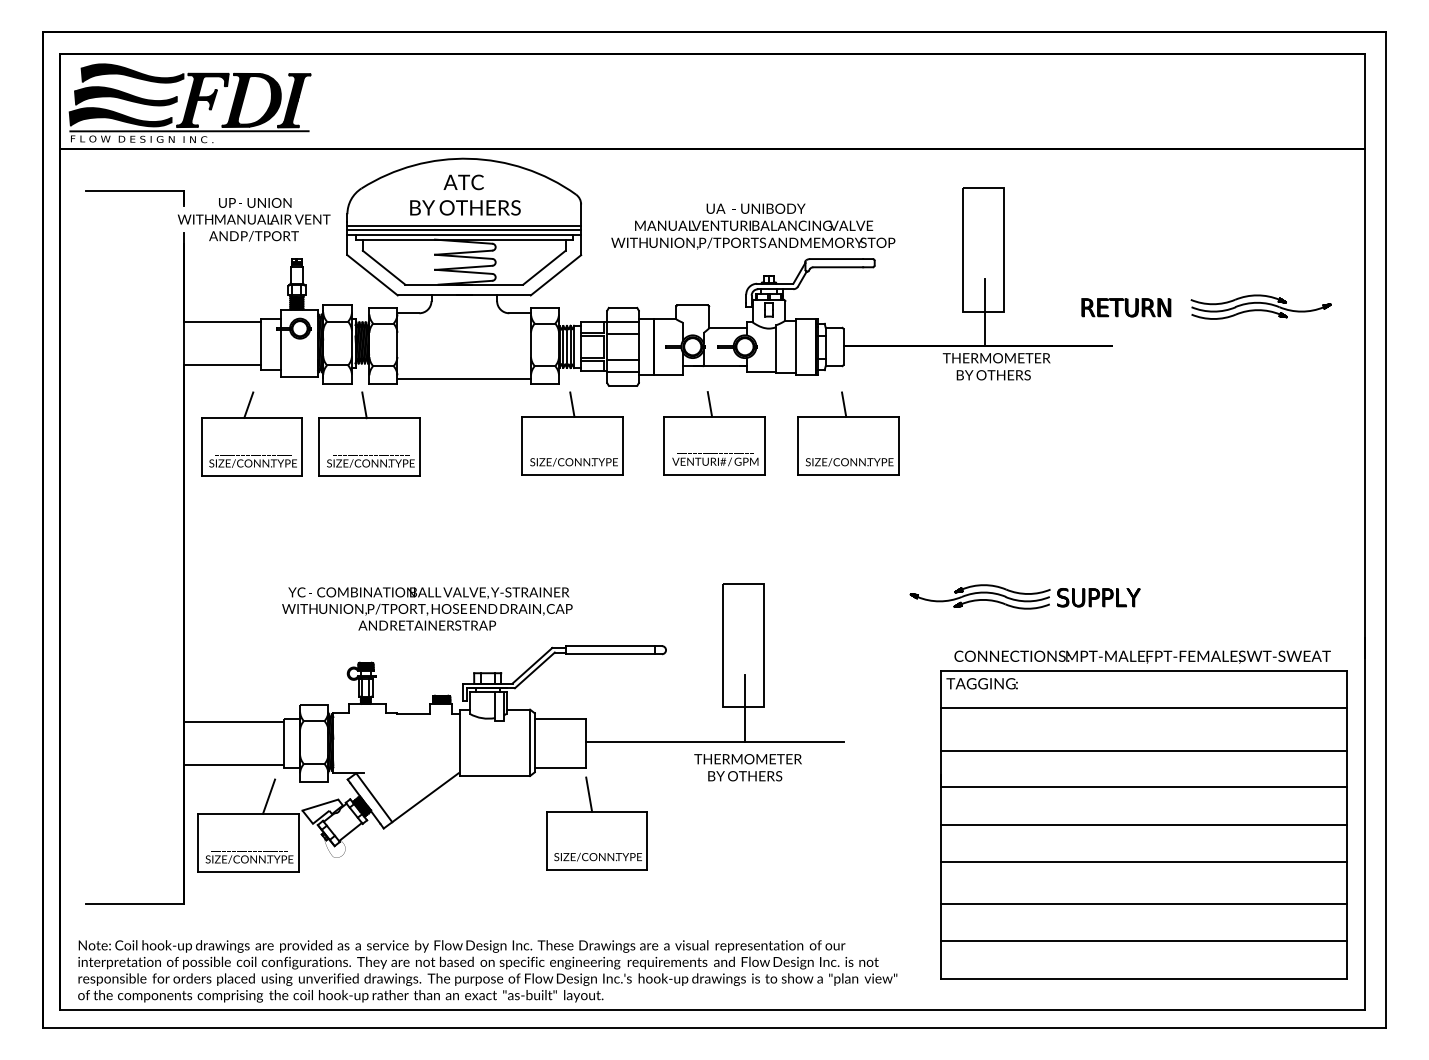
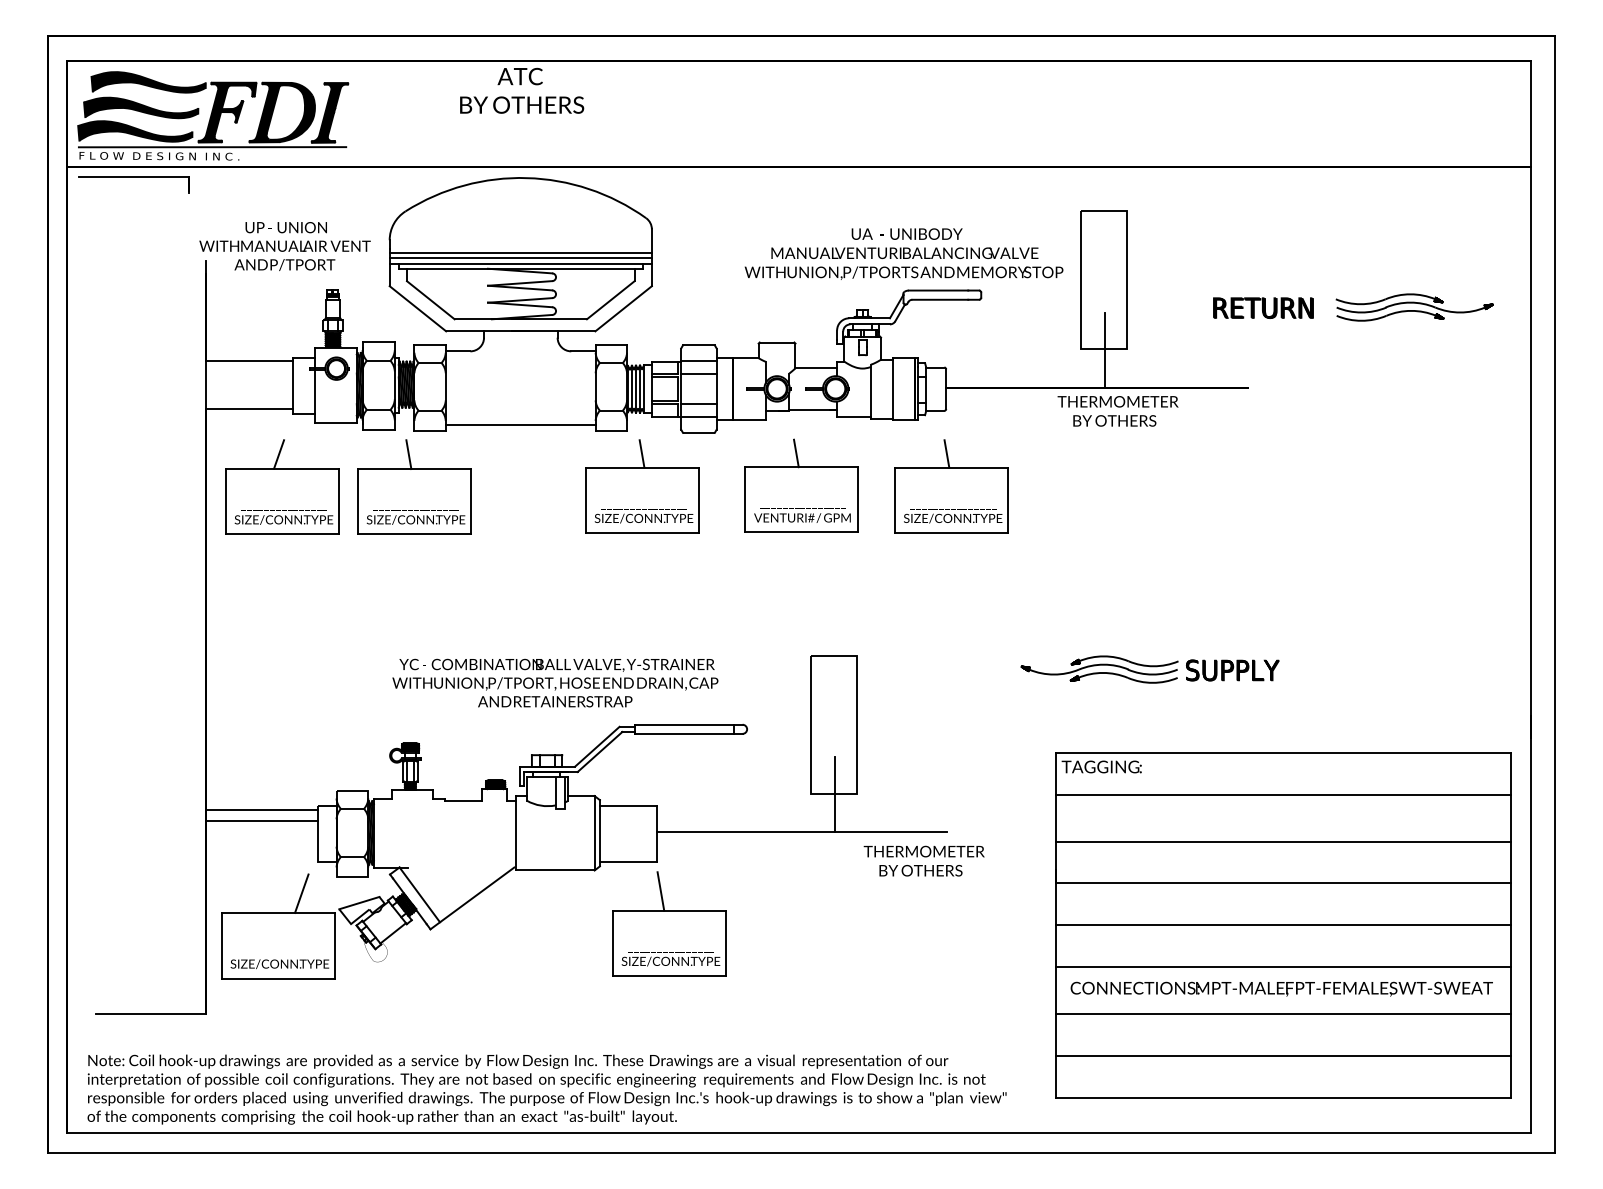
part: (134, 192) -> (133, 177), moved
text: (465, 194) -> (522, 90), moved
text: (752, 226) -> (903, 253), moved
part: (1206, 307) -> (1353, 307), moved
text: (427, 608) -> (555, 682), moved
text: (1142, 656) -> (1281, 988), moved
line: (233, 764) -> (261, 820), moved
text: (747, 767) -> (923, 860), moved

